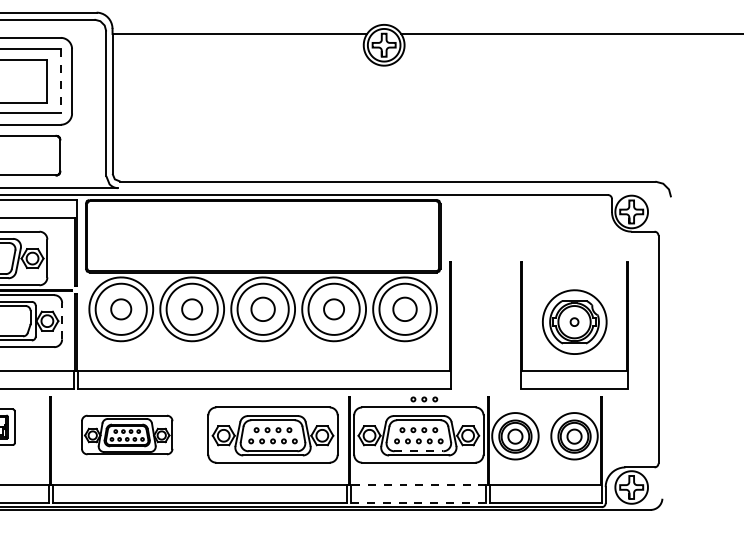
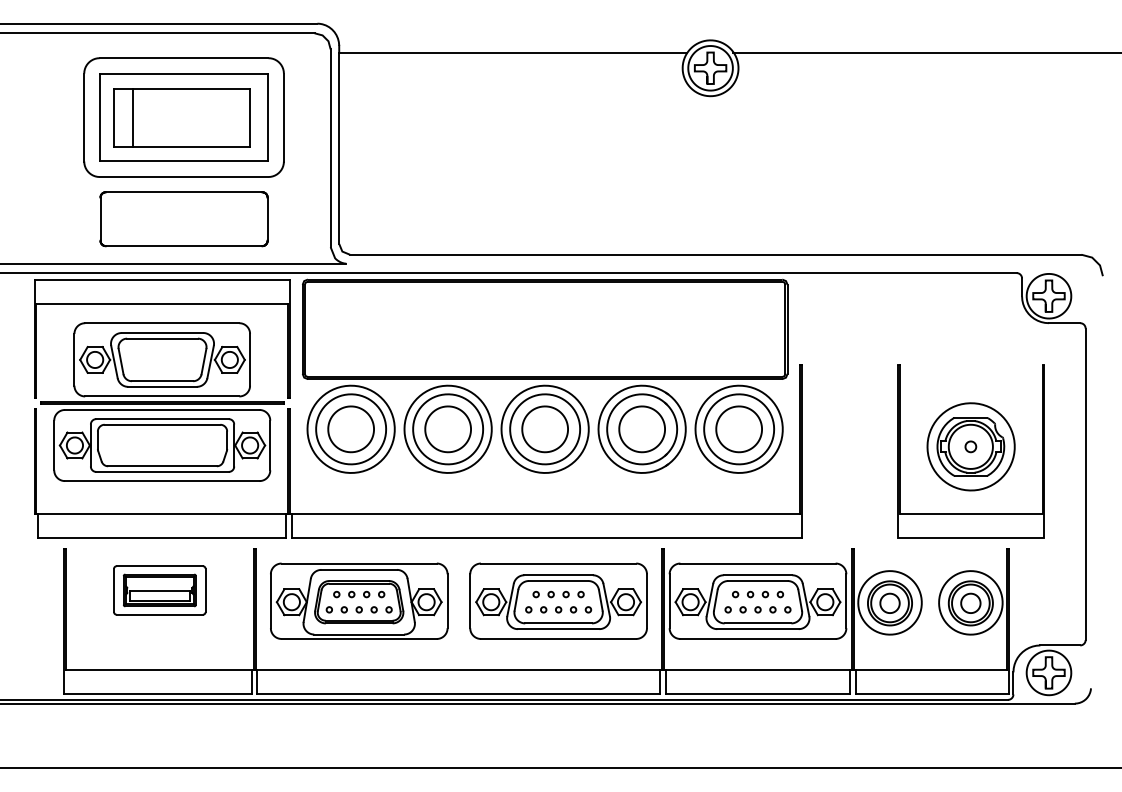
line: (60, 81) -> (268, 117), dashed -> solid
part: (120, 309) -> (350, 429), size x1.67
part: (191, 309) -> (447, 429), size x1.67
part: (262, 309) -> (544, 429), size x1.43
part: (333, 309) -> (641, 429), size x1.67
part: (404, 309) -> (738, 429), size x1.43
line: (62, 321) -> (270, 445), dashed -> solid
part: (424, 399) -> (765, 552), removed
part: (127, 434) -> (359, 600), size x1.43
line: (419, 451) -> (758, 623), dashed -> solid
line: (418, 484) -> (757, 669), dashed -> solid
line: (419, 503) -> (758, 694), dashed -> solid

